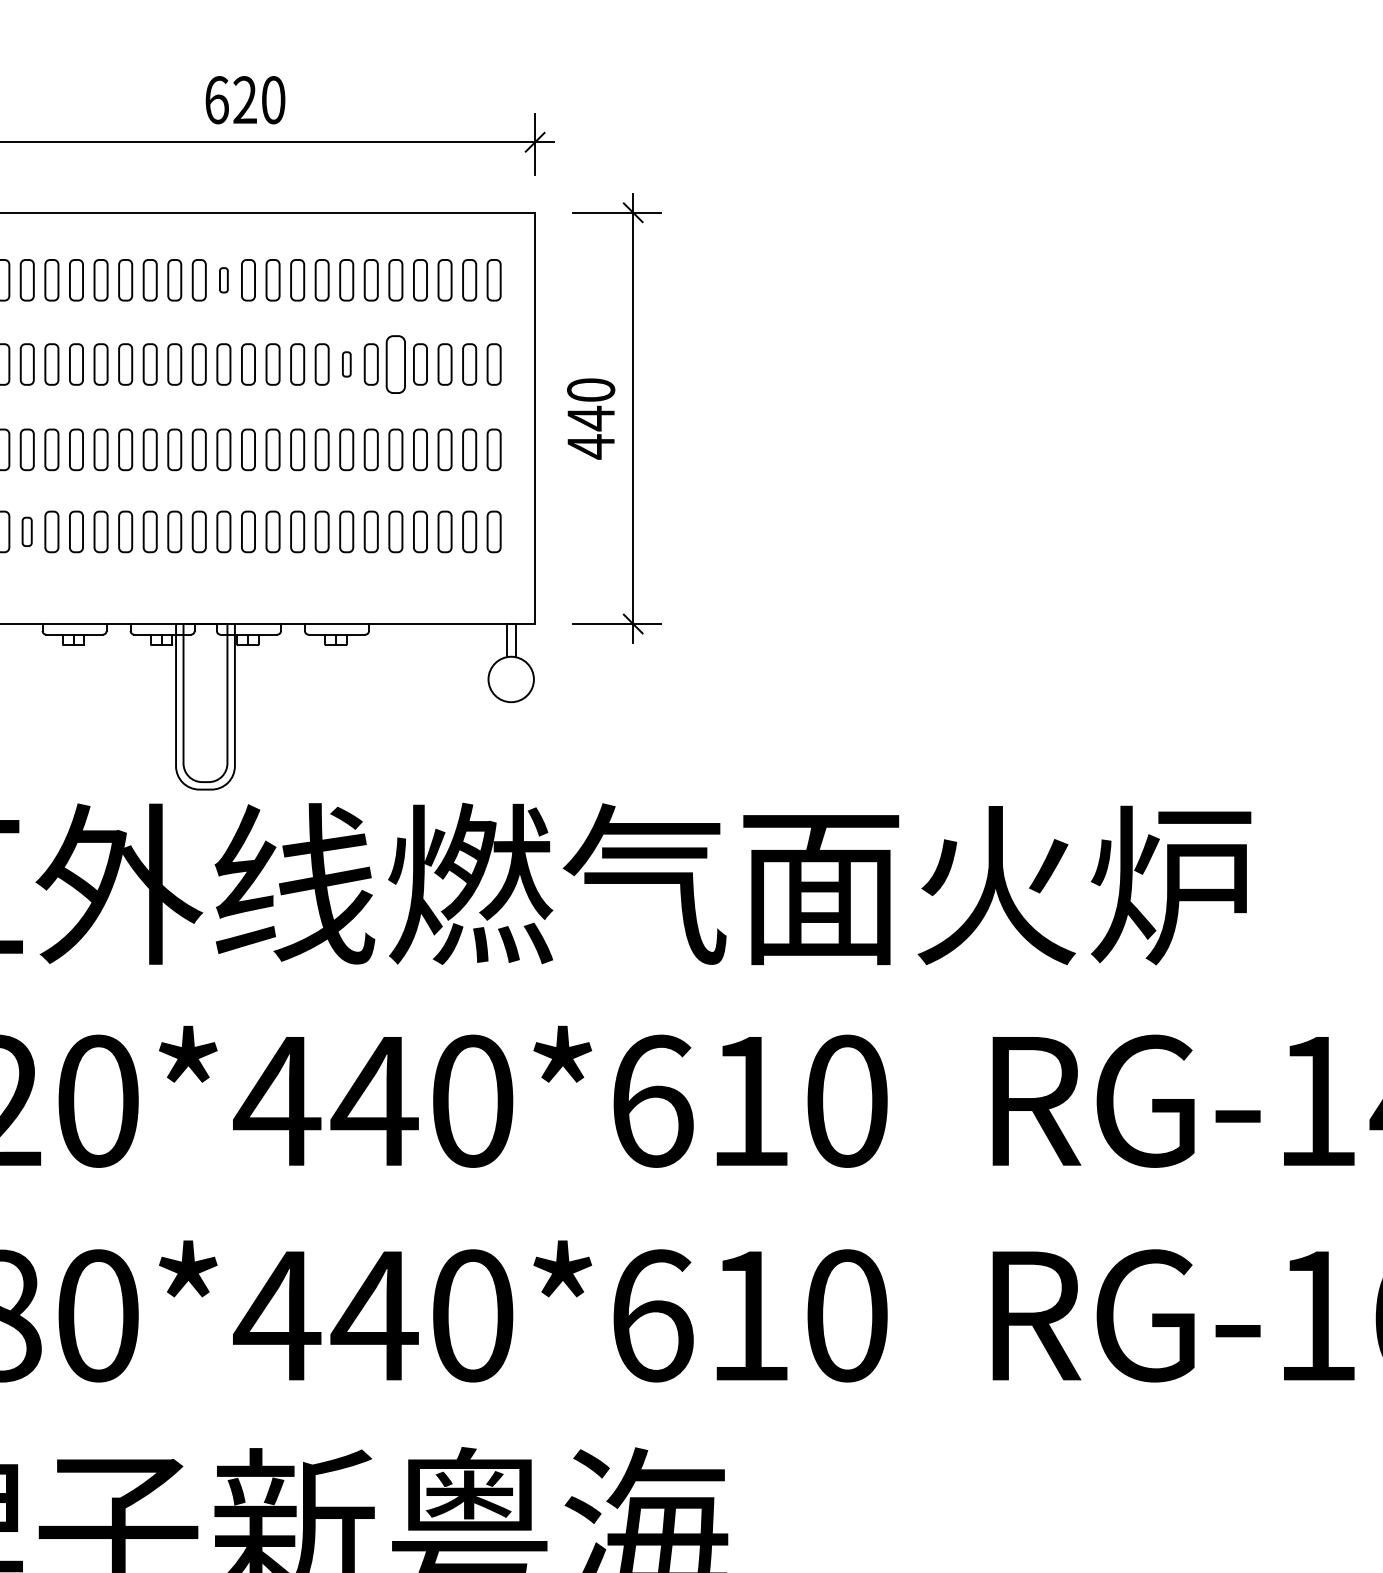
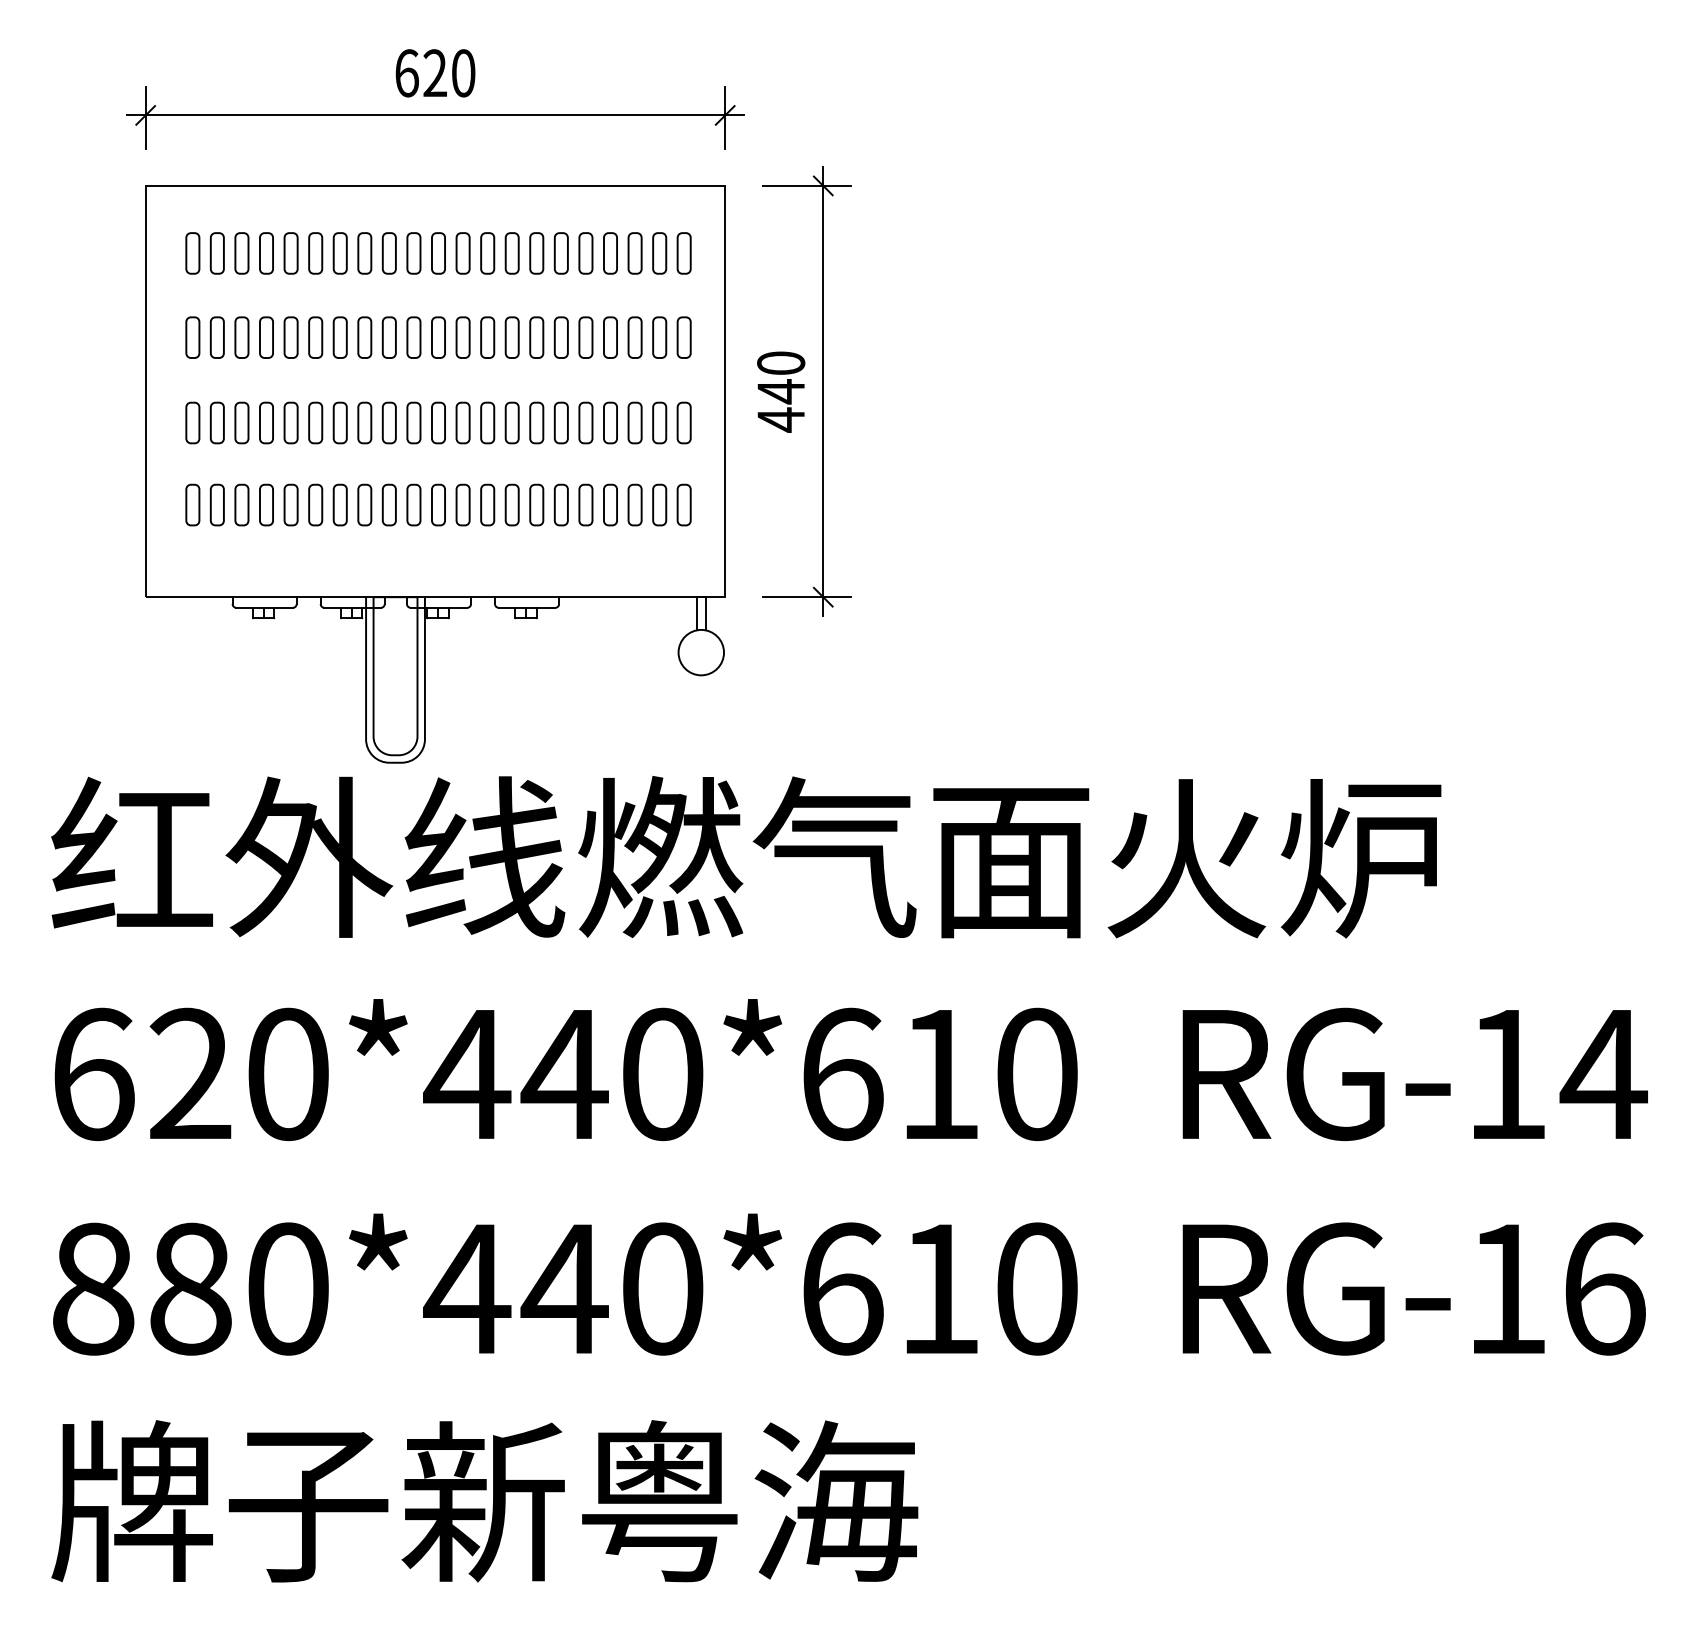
part: (223, 280) -> (413, 253), size x1.67
part: (346, 364) -> (536, 337), size x1.67
part: (395, 364) -> (585, 337), size x0.71
part: (26, 531) -> (216, 504), size x1.43

